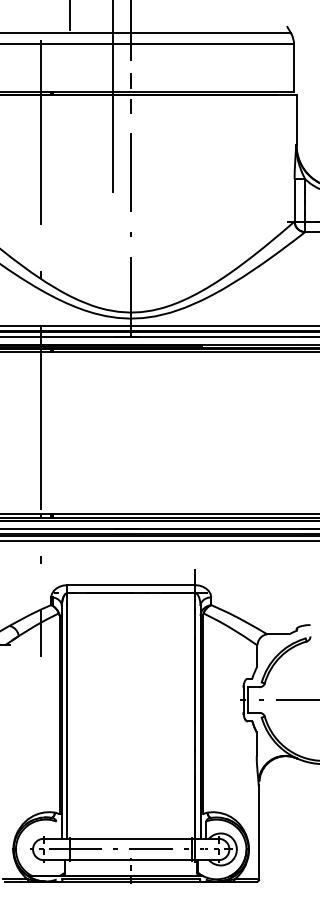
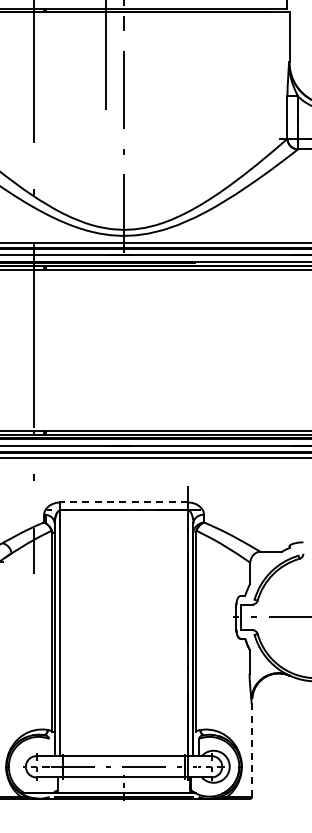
line: (130, 585) -> (123, 502), solid -> dashed
line: (259, 832) -> (252, 749), solid -> dashed

